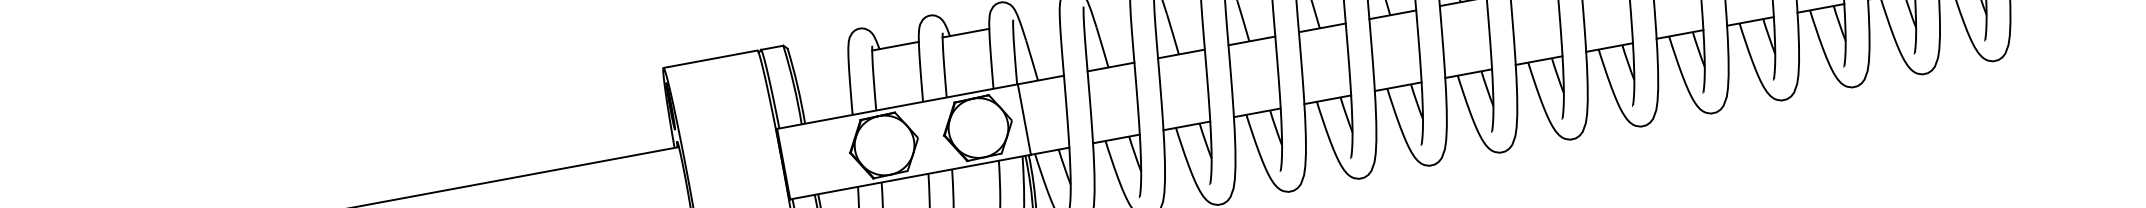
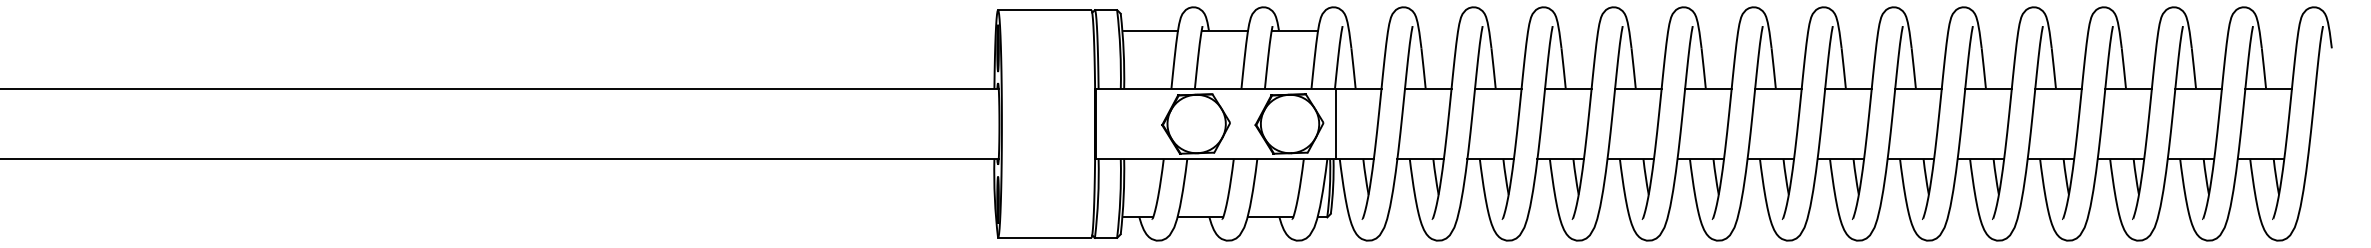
line: (821, 59) -> (1151, 30), added

